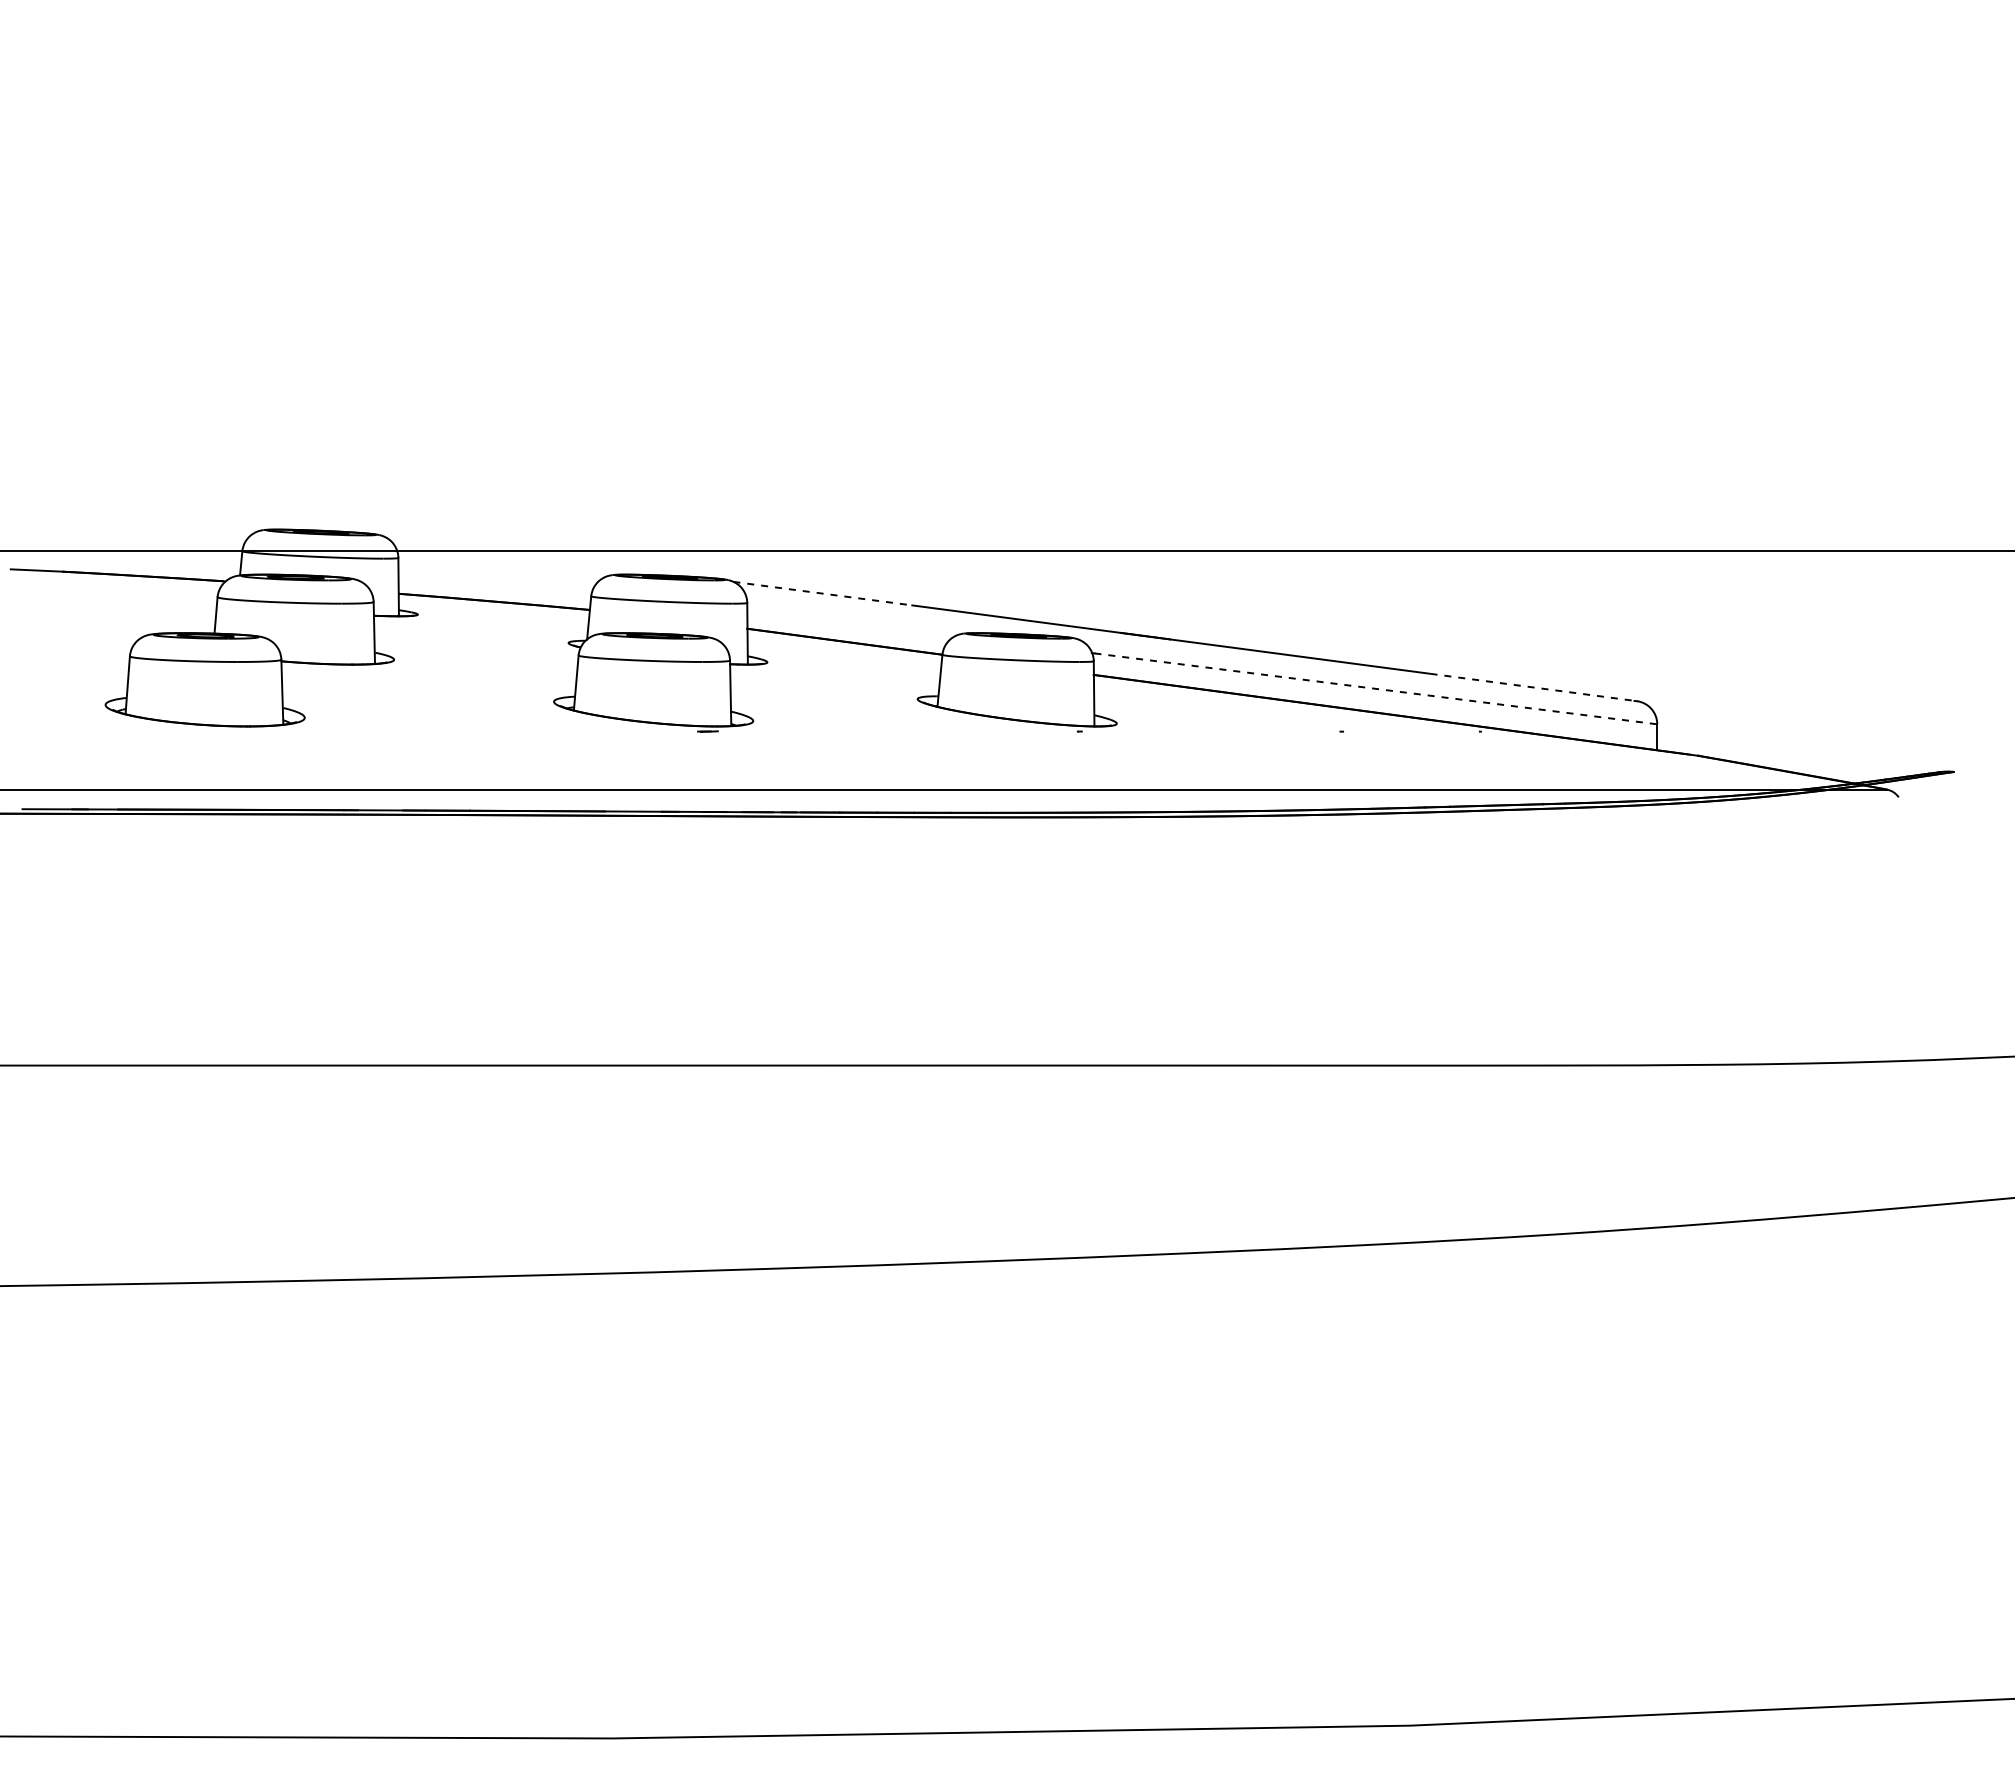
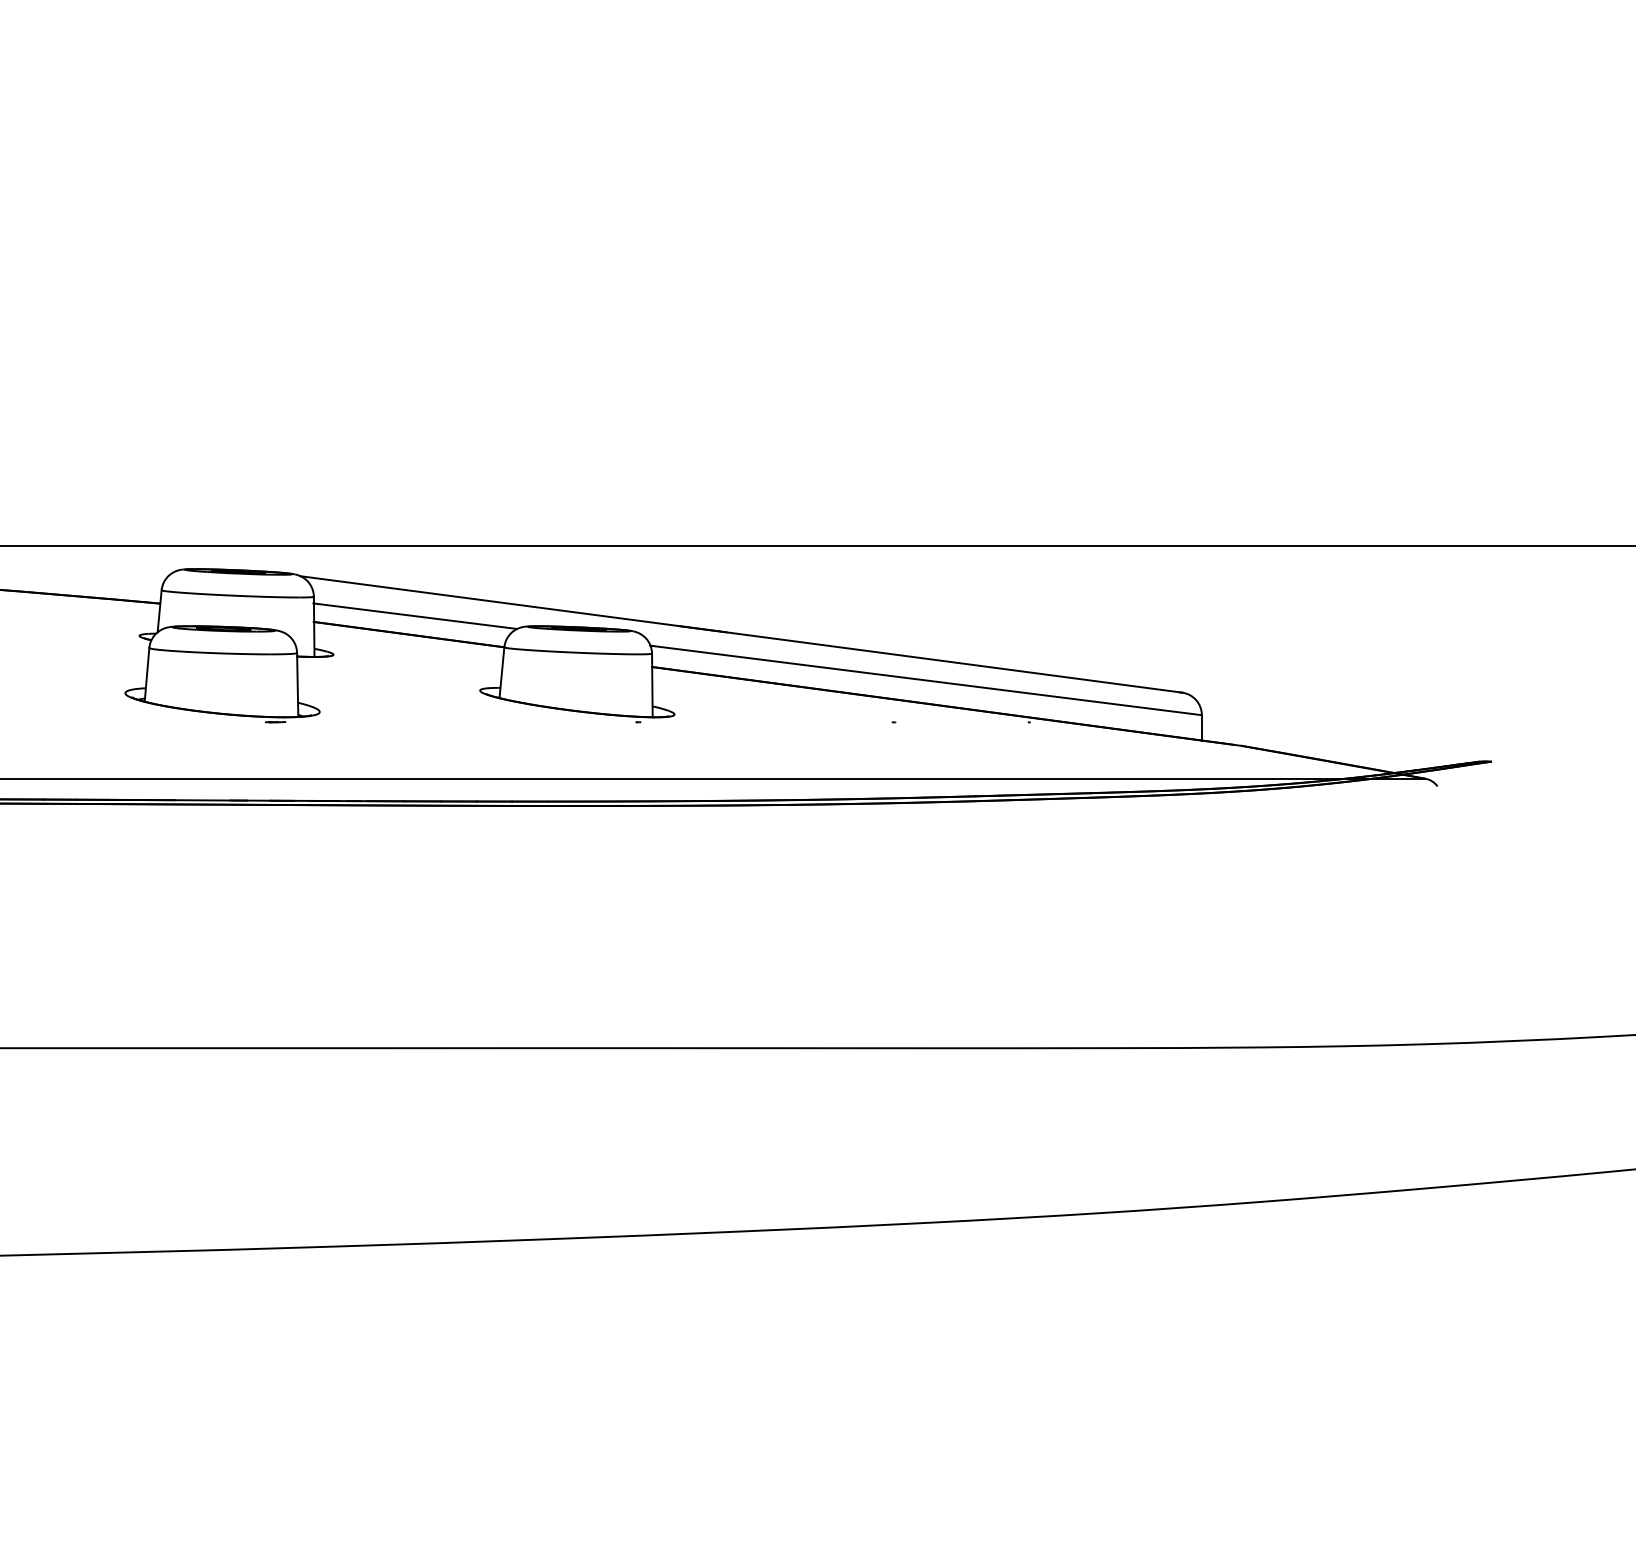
line: (822, 593) -> (387, 587), dashed -> solid
line: (850, 622) -> (414, 615), added
line: (1534, 687) -> (1082, 679), dashed -> solid
line: (1375, 688) -> (926, 680), dashed -> solid

